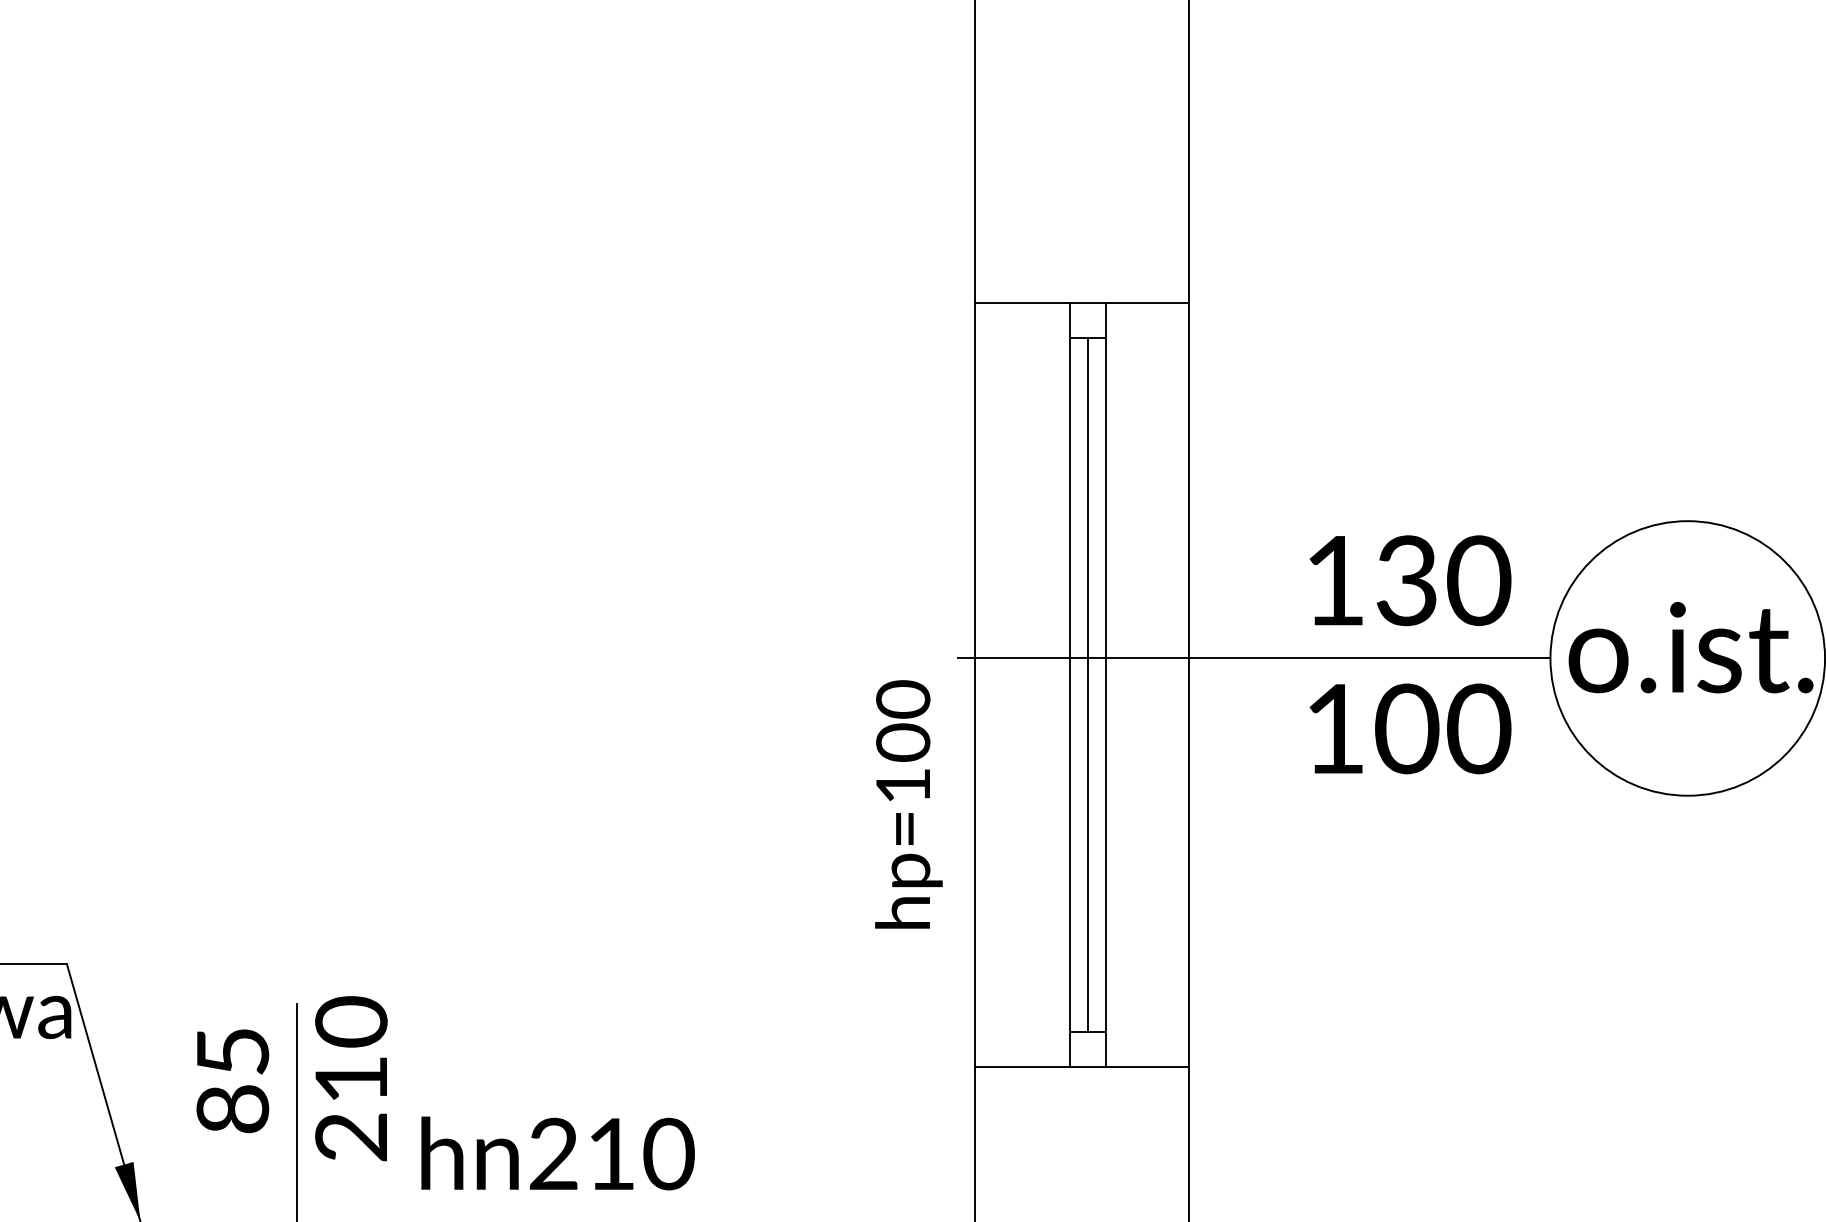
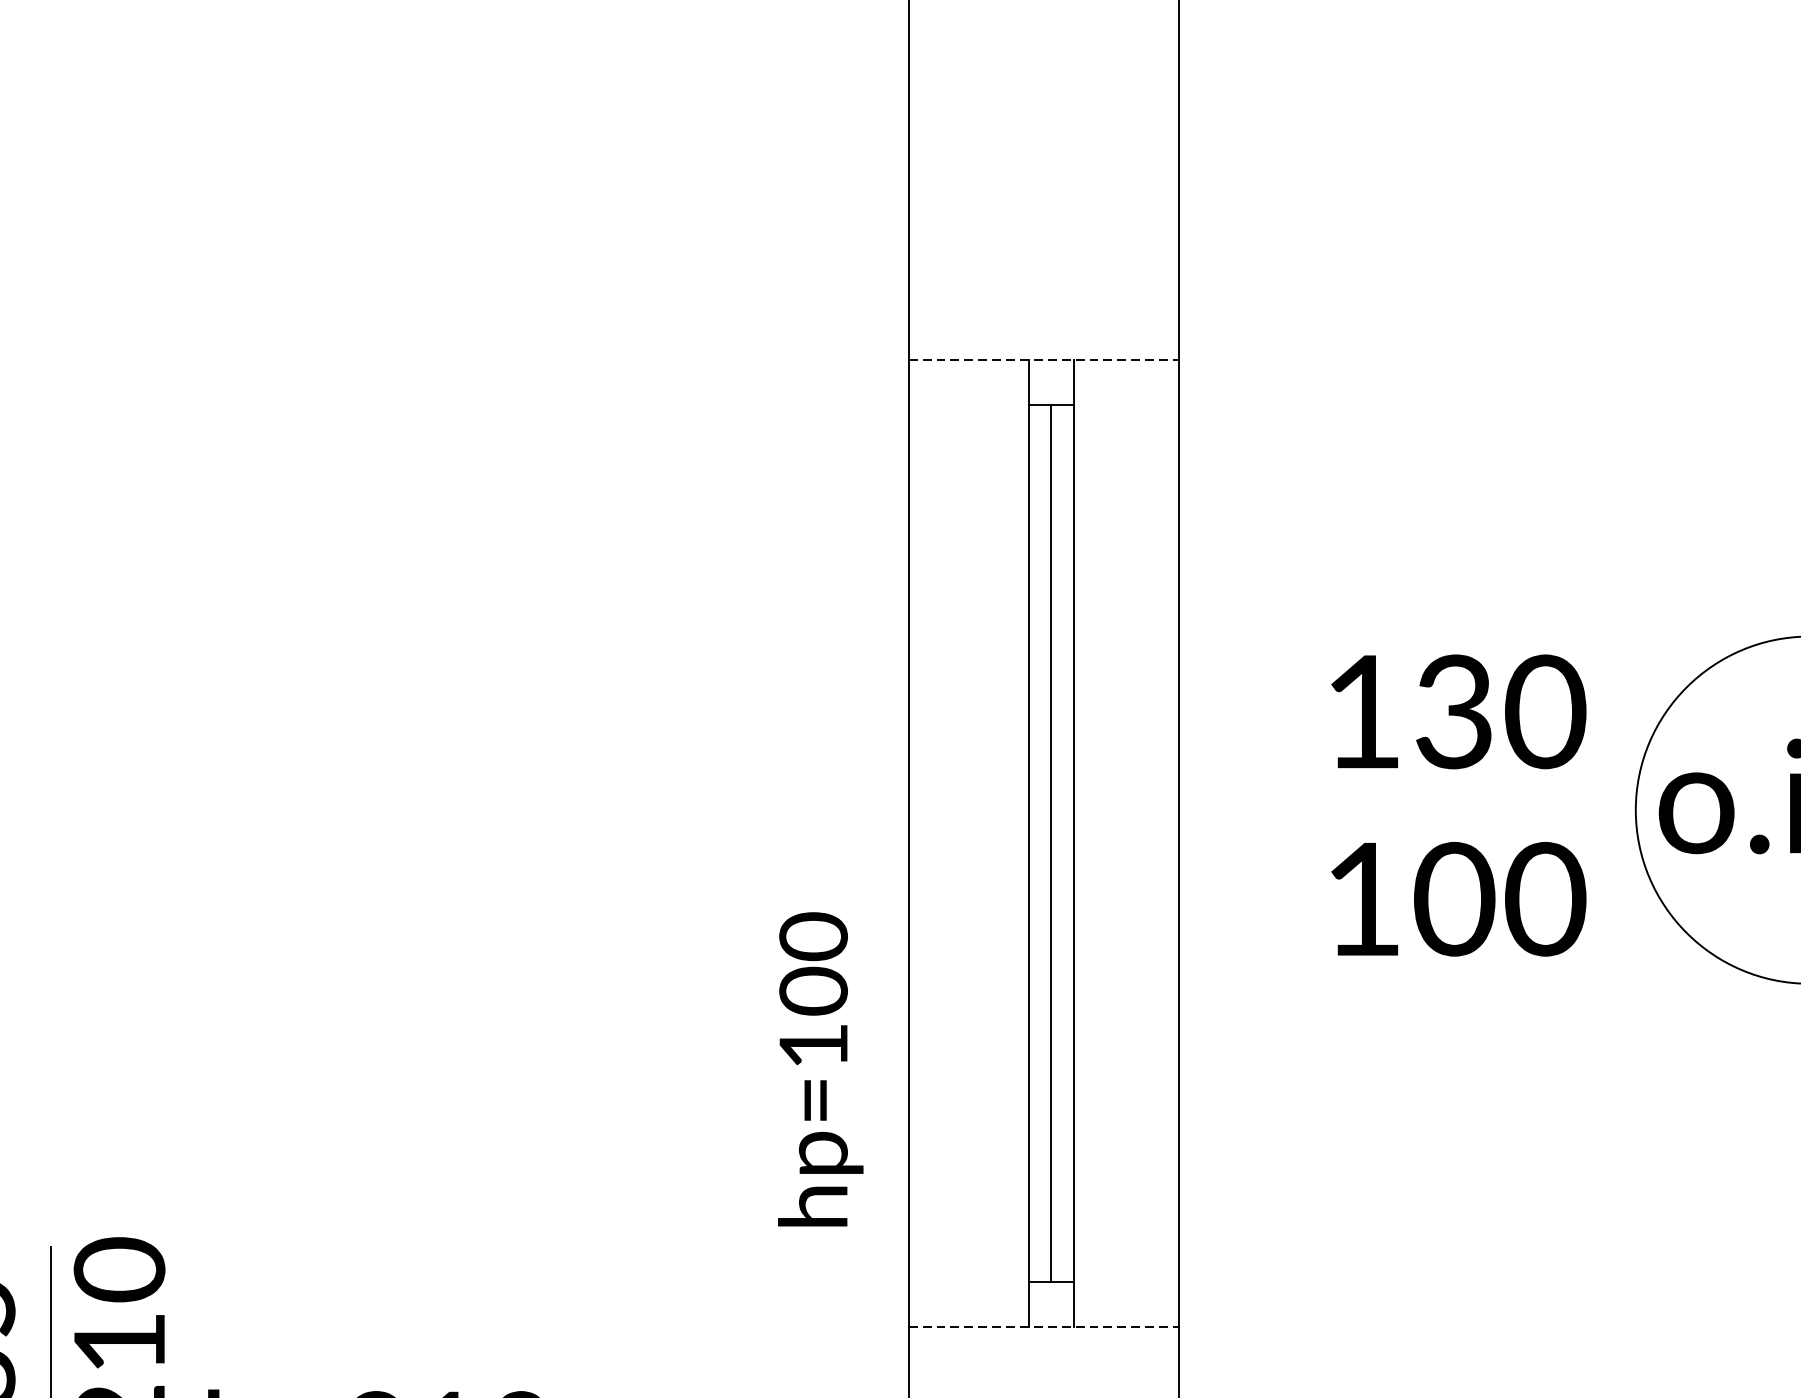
line: (1082, 302) -> (1044, 360), solid -> dashed
line: (1253, 658) -> (1260, 810), removed
text: (908, 804) -> (820, 1069), moved
line: (1082, 1067) -> (1044, 1327), solid -> dashed

